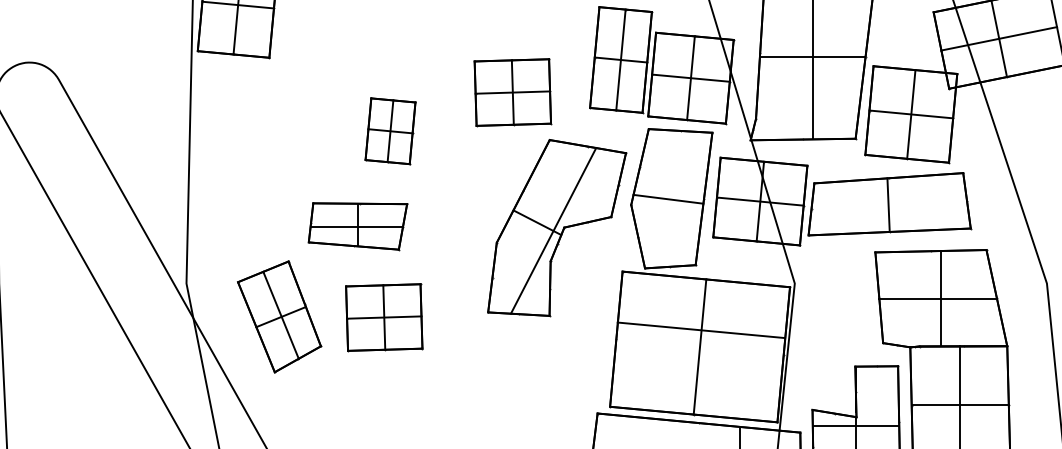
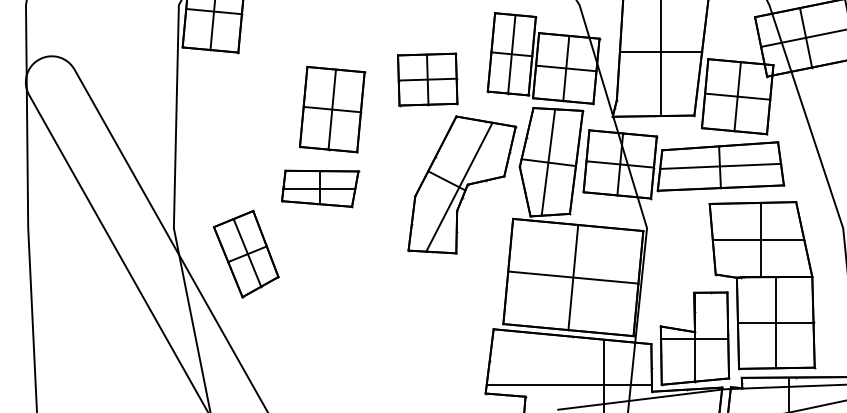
part: (390, 130) -> (332, 109), size x1.67
line: (668, 199) -> (548, 162), added
line: (889, 202) -> (720, 165), added
part: (358, 226) -> (320, 188), moved
part: (383, 317) -> (327, 254), removed
line: (701, 330) -> (573, 277), moved

